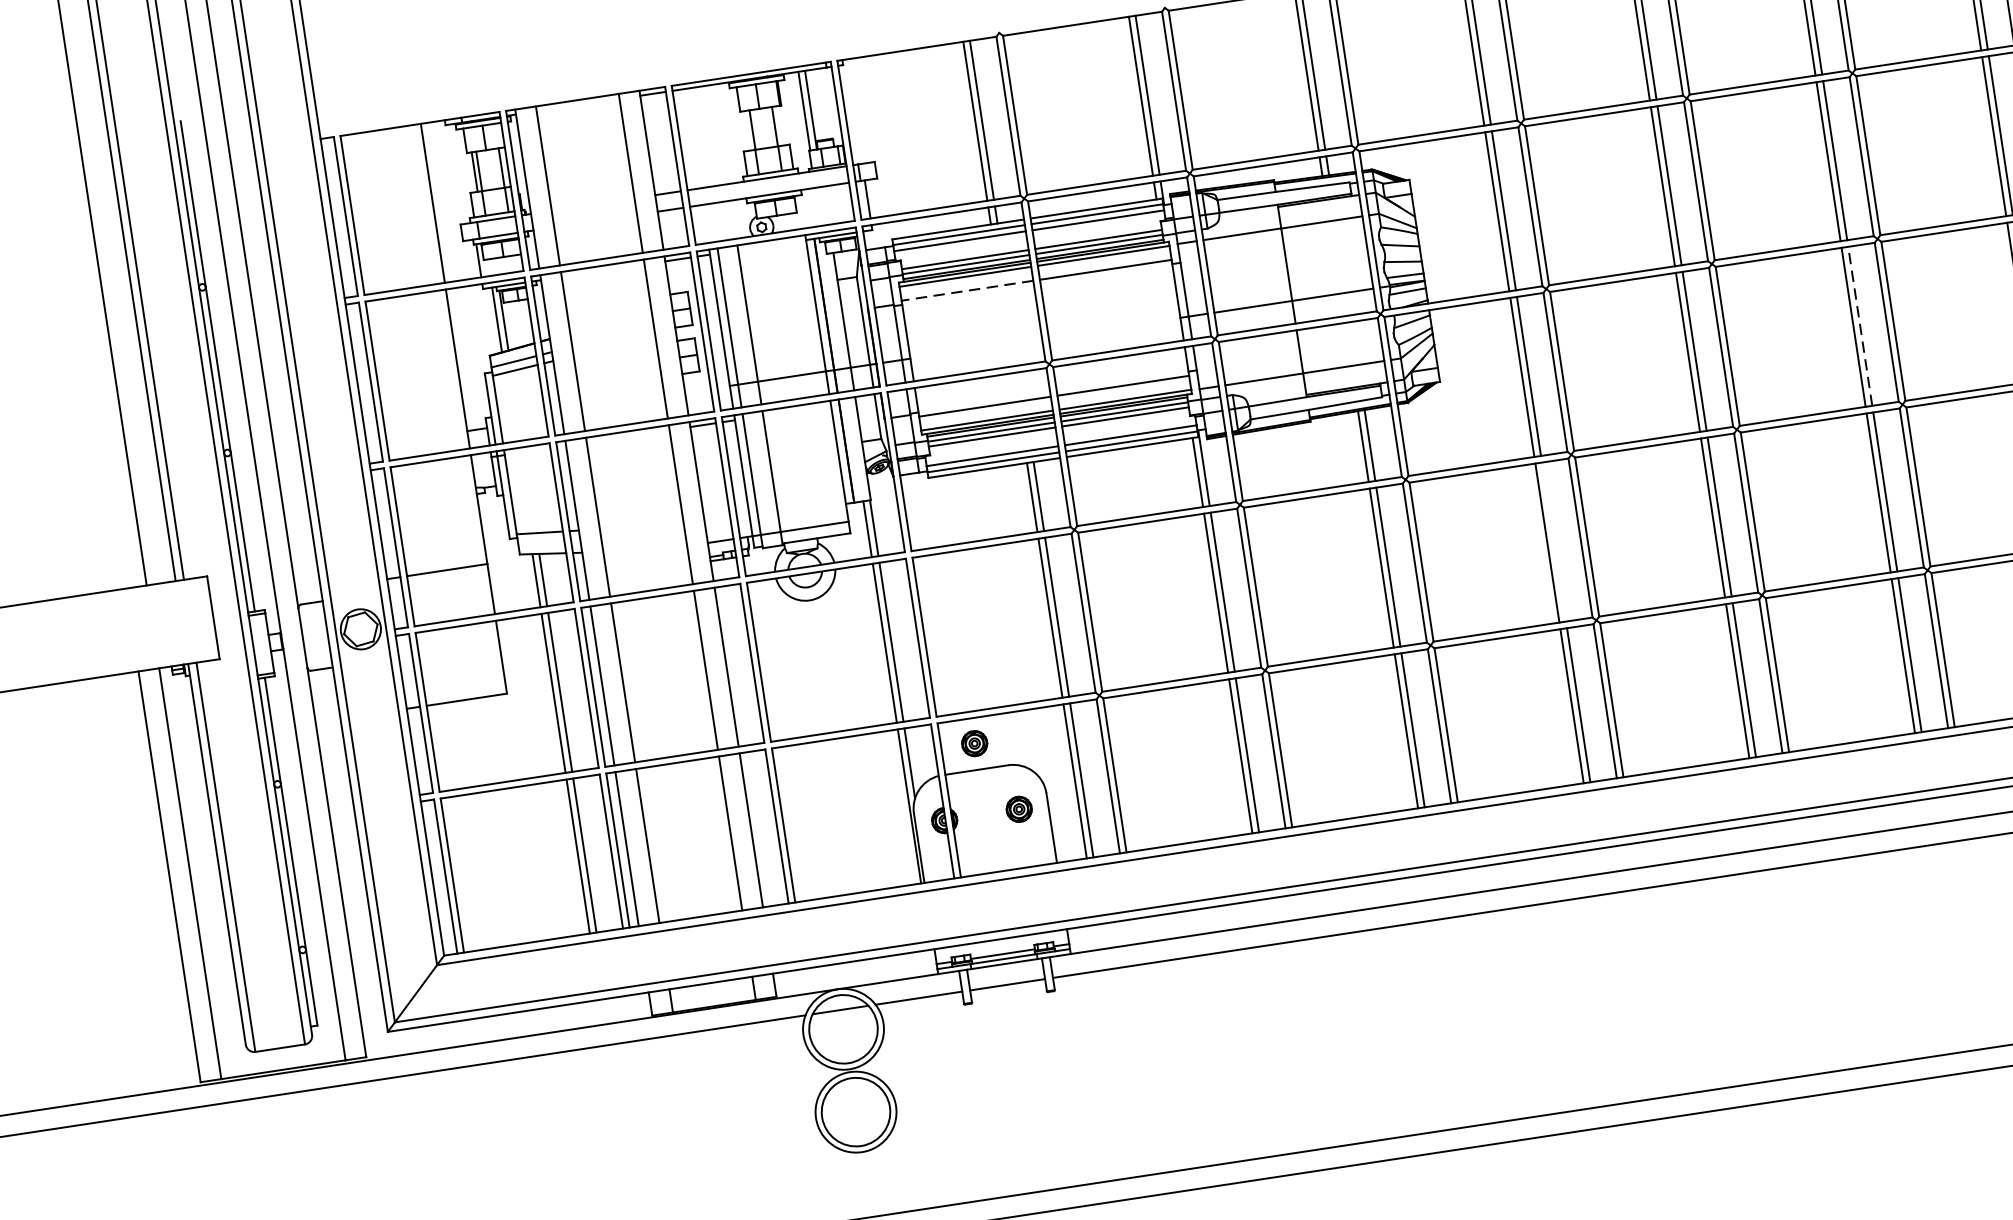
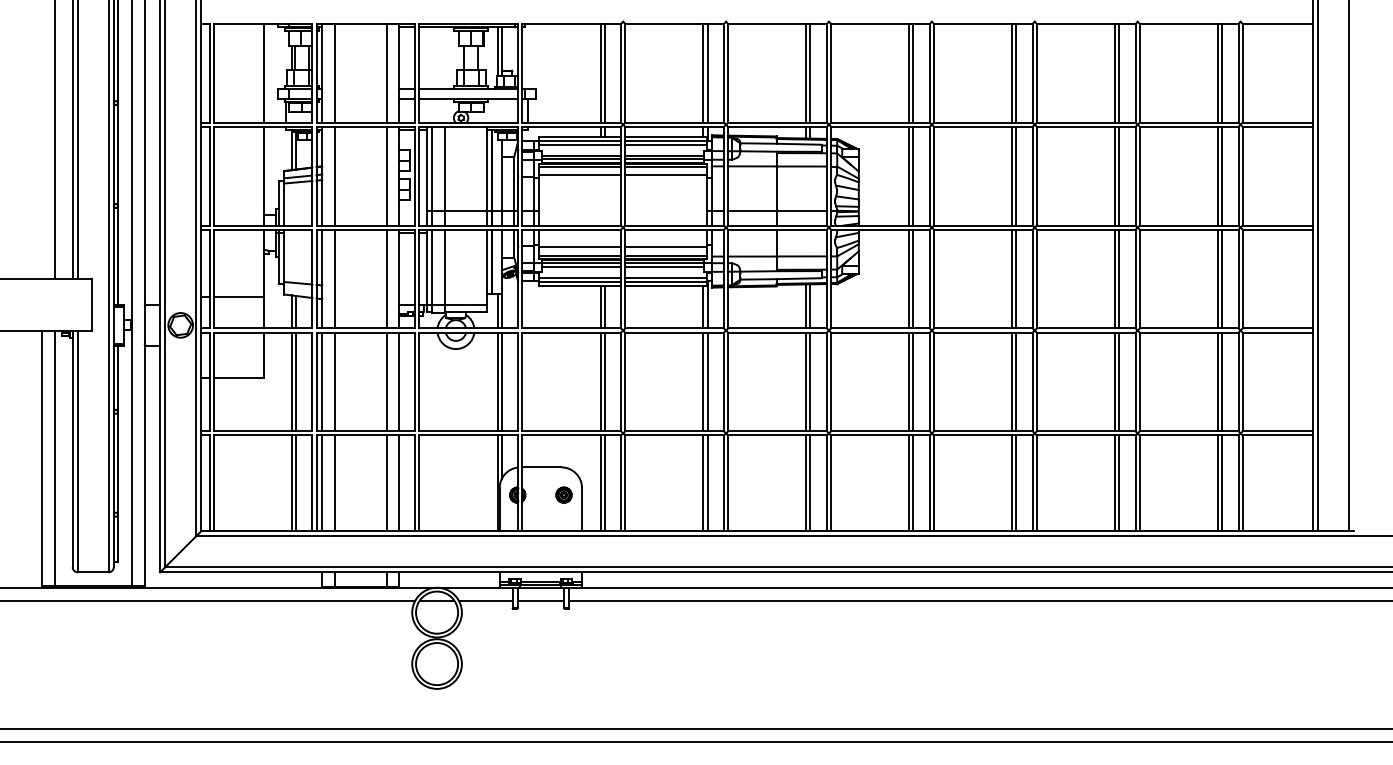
line: (967, 290) -> (580, 175), dashed -> solid
line: (1860, 325) -> (1119, 278), dashed -> solid
line: (1554, 541) -> (913, 381), added
part: (973, 742) -> (542, 450), removed

